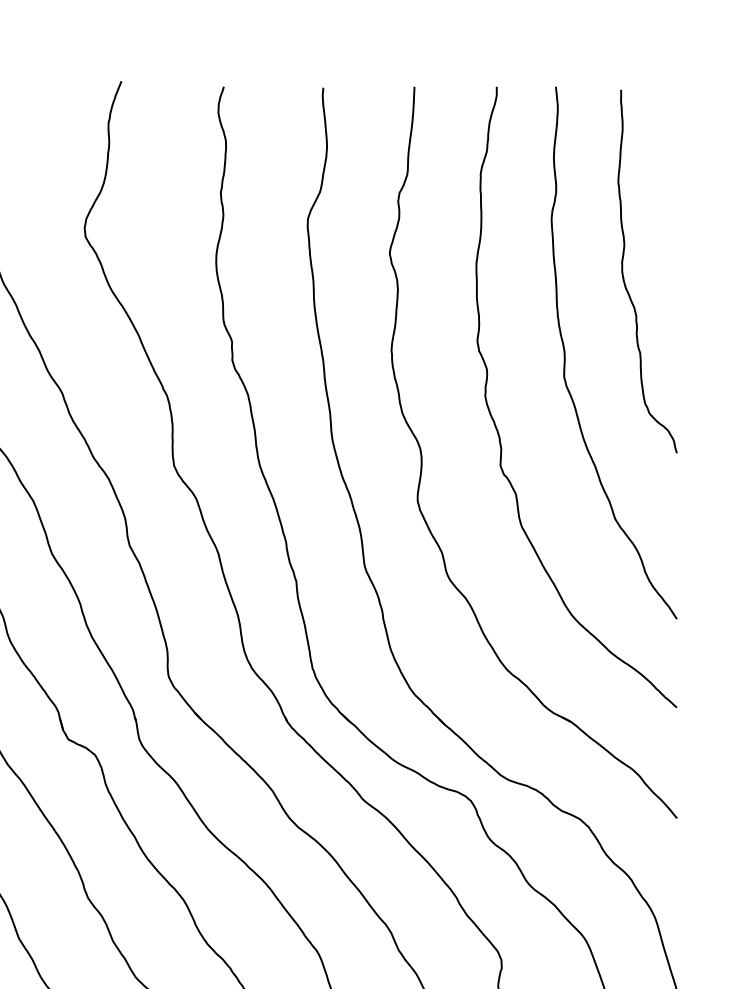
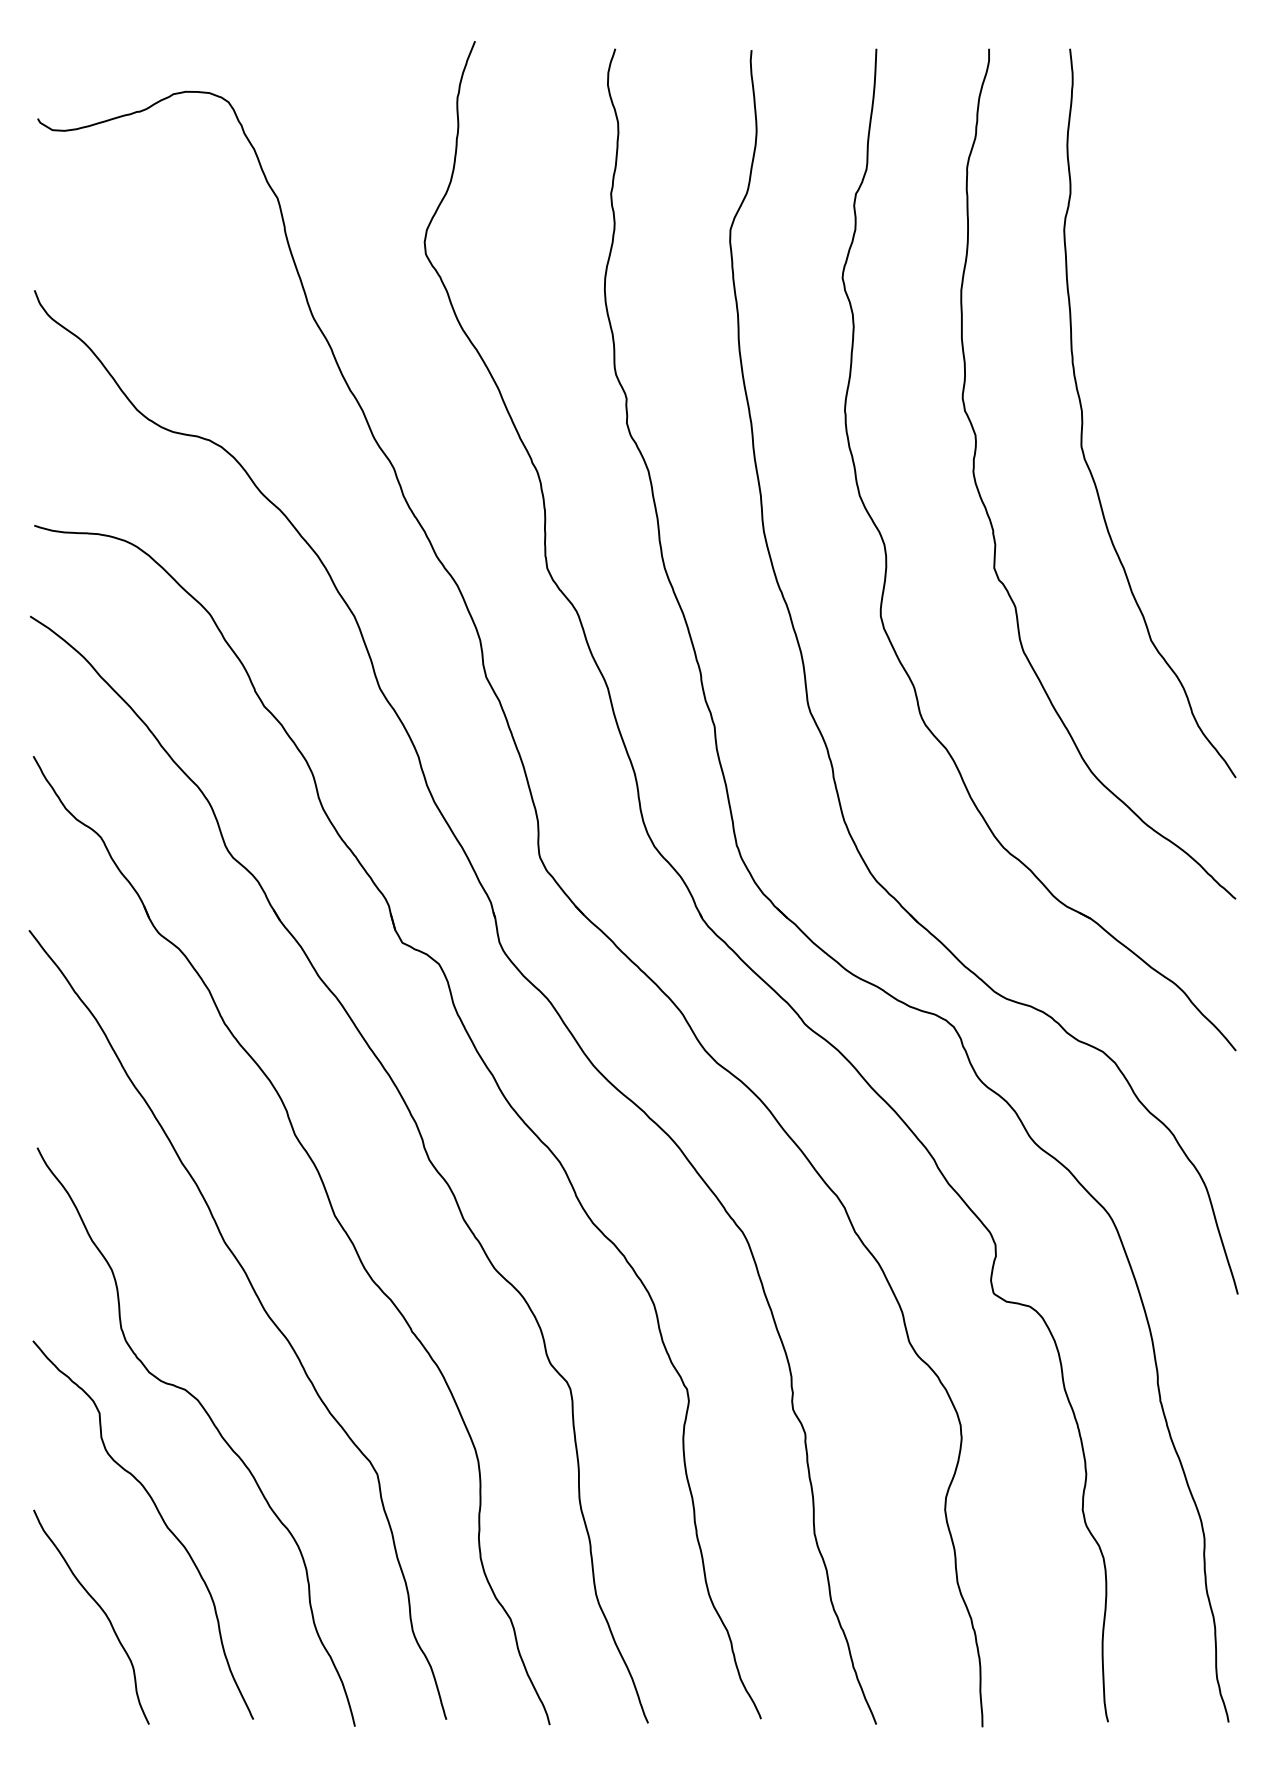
curve: (624, 277) -> (1163, 309), removed

